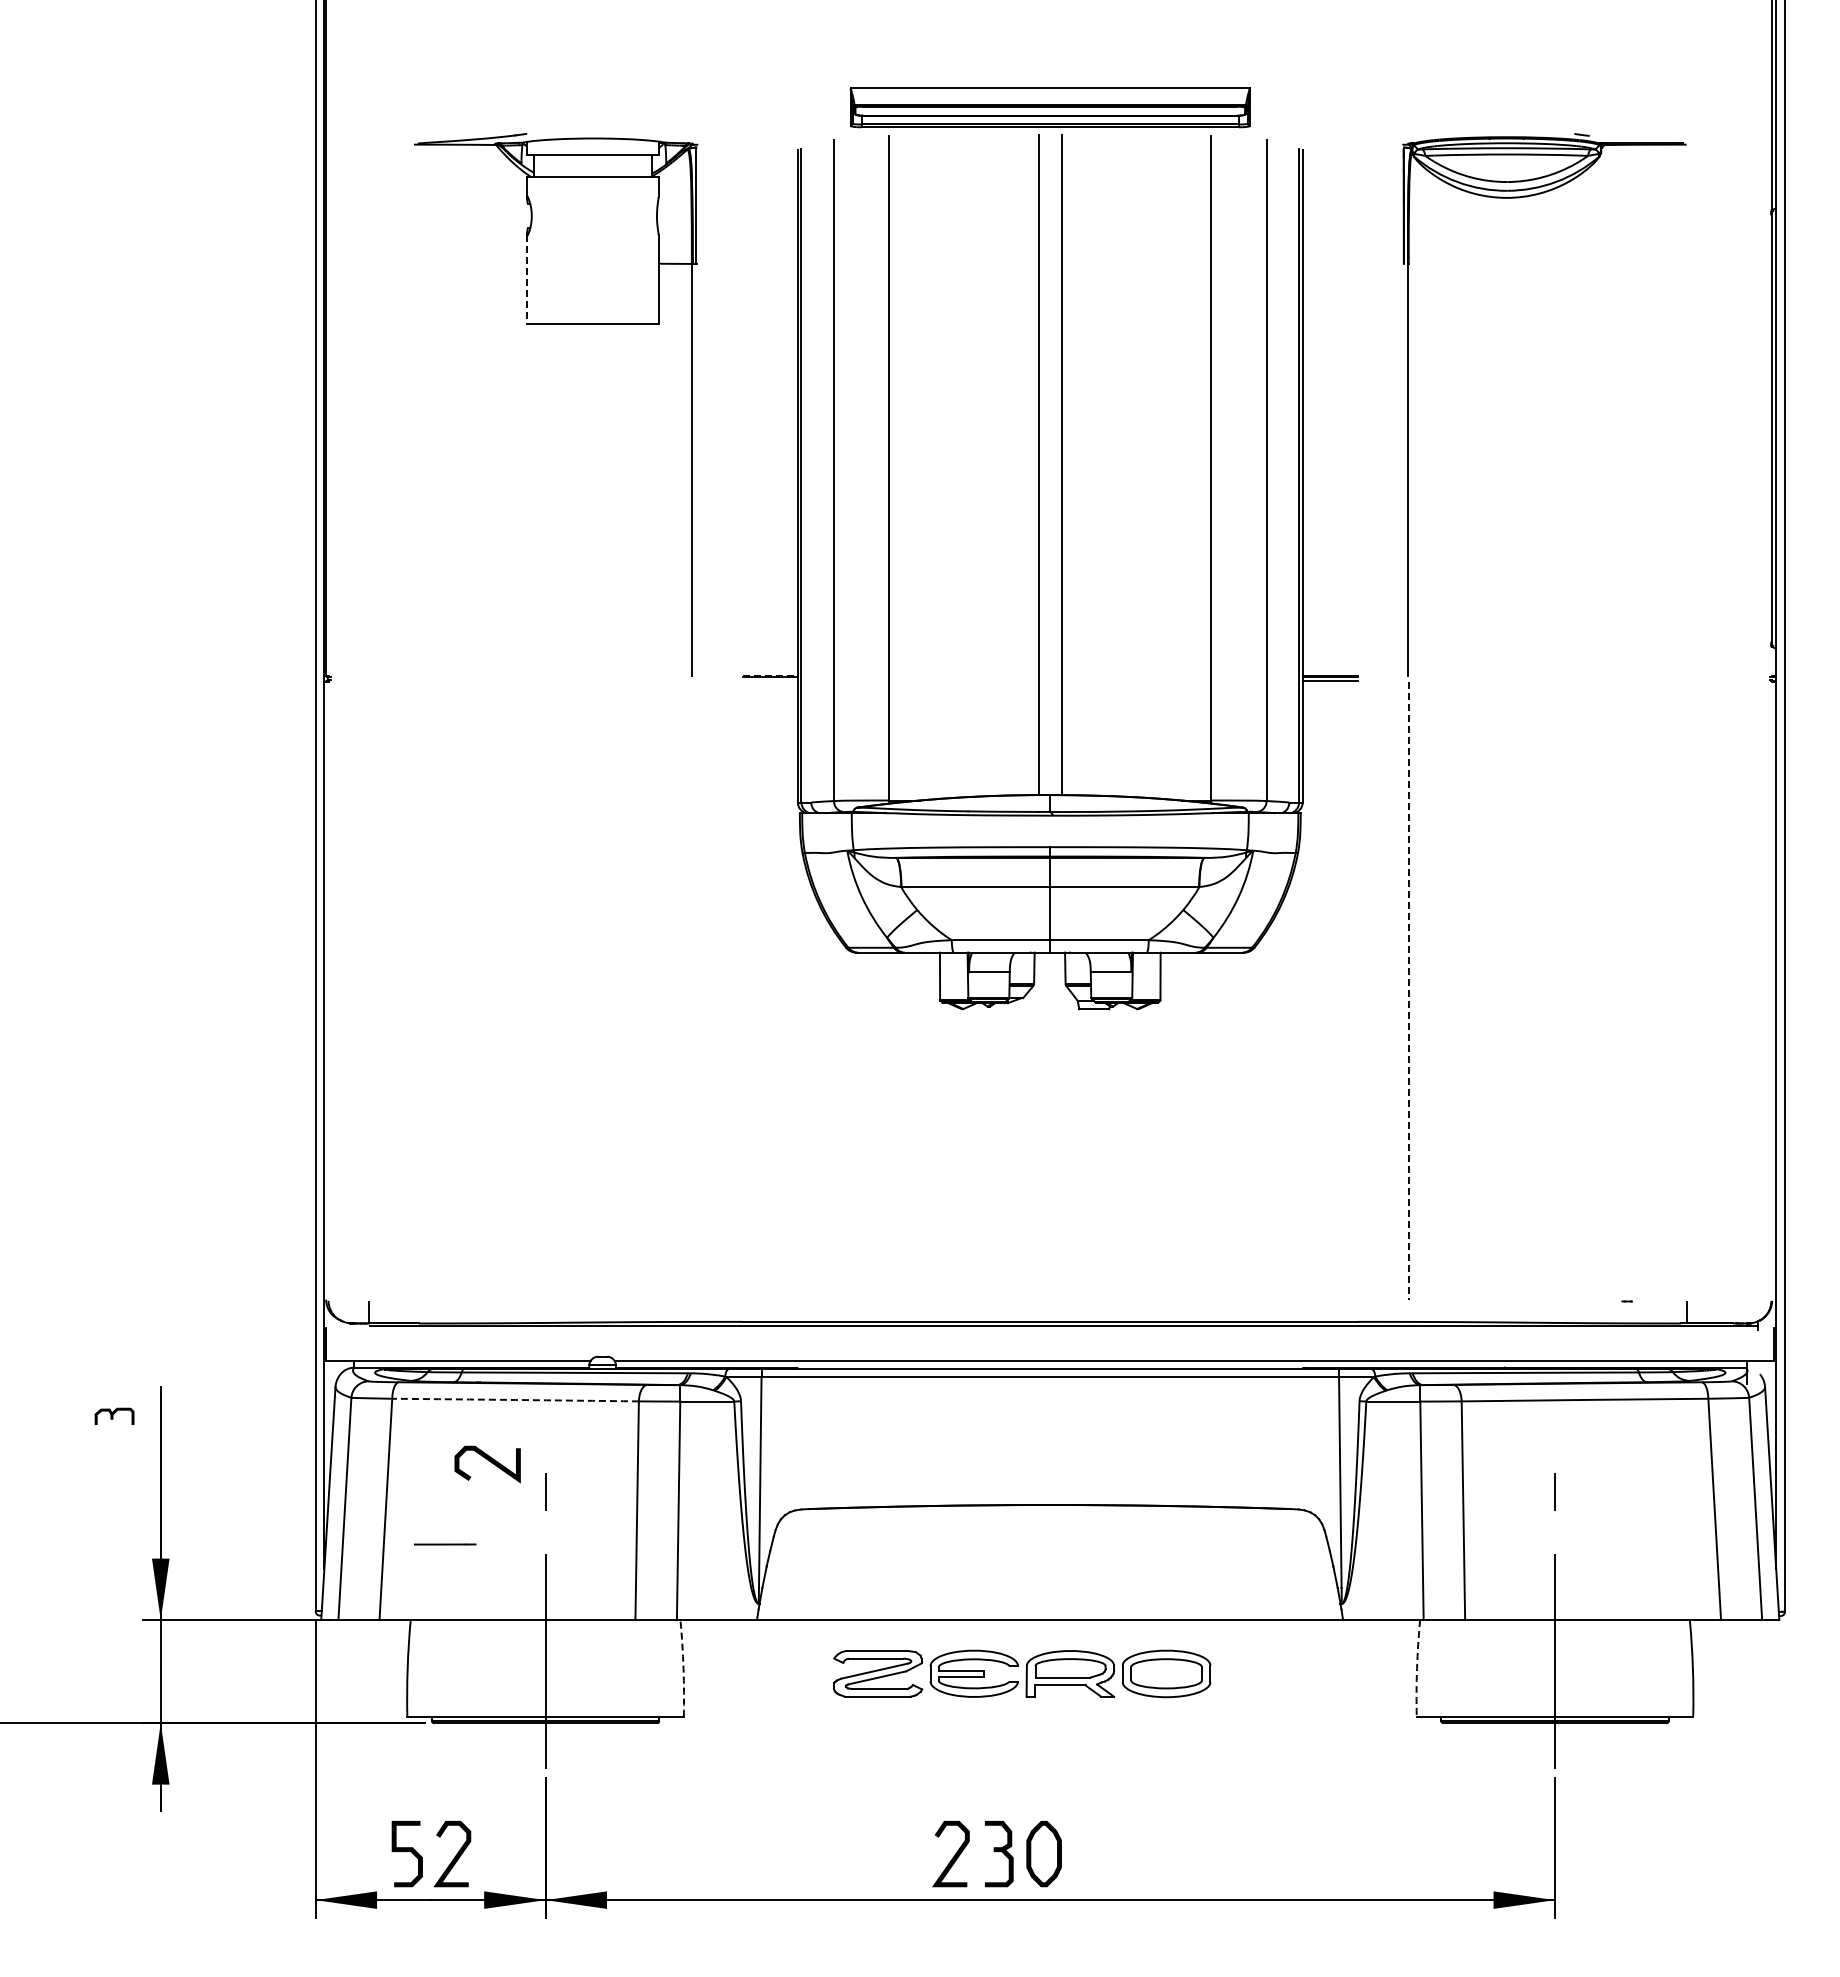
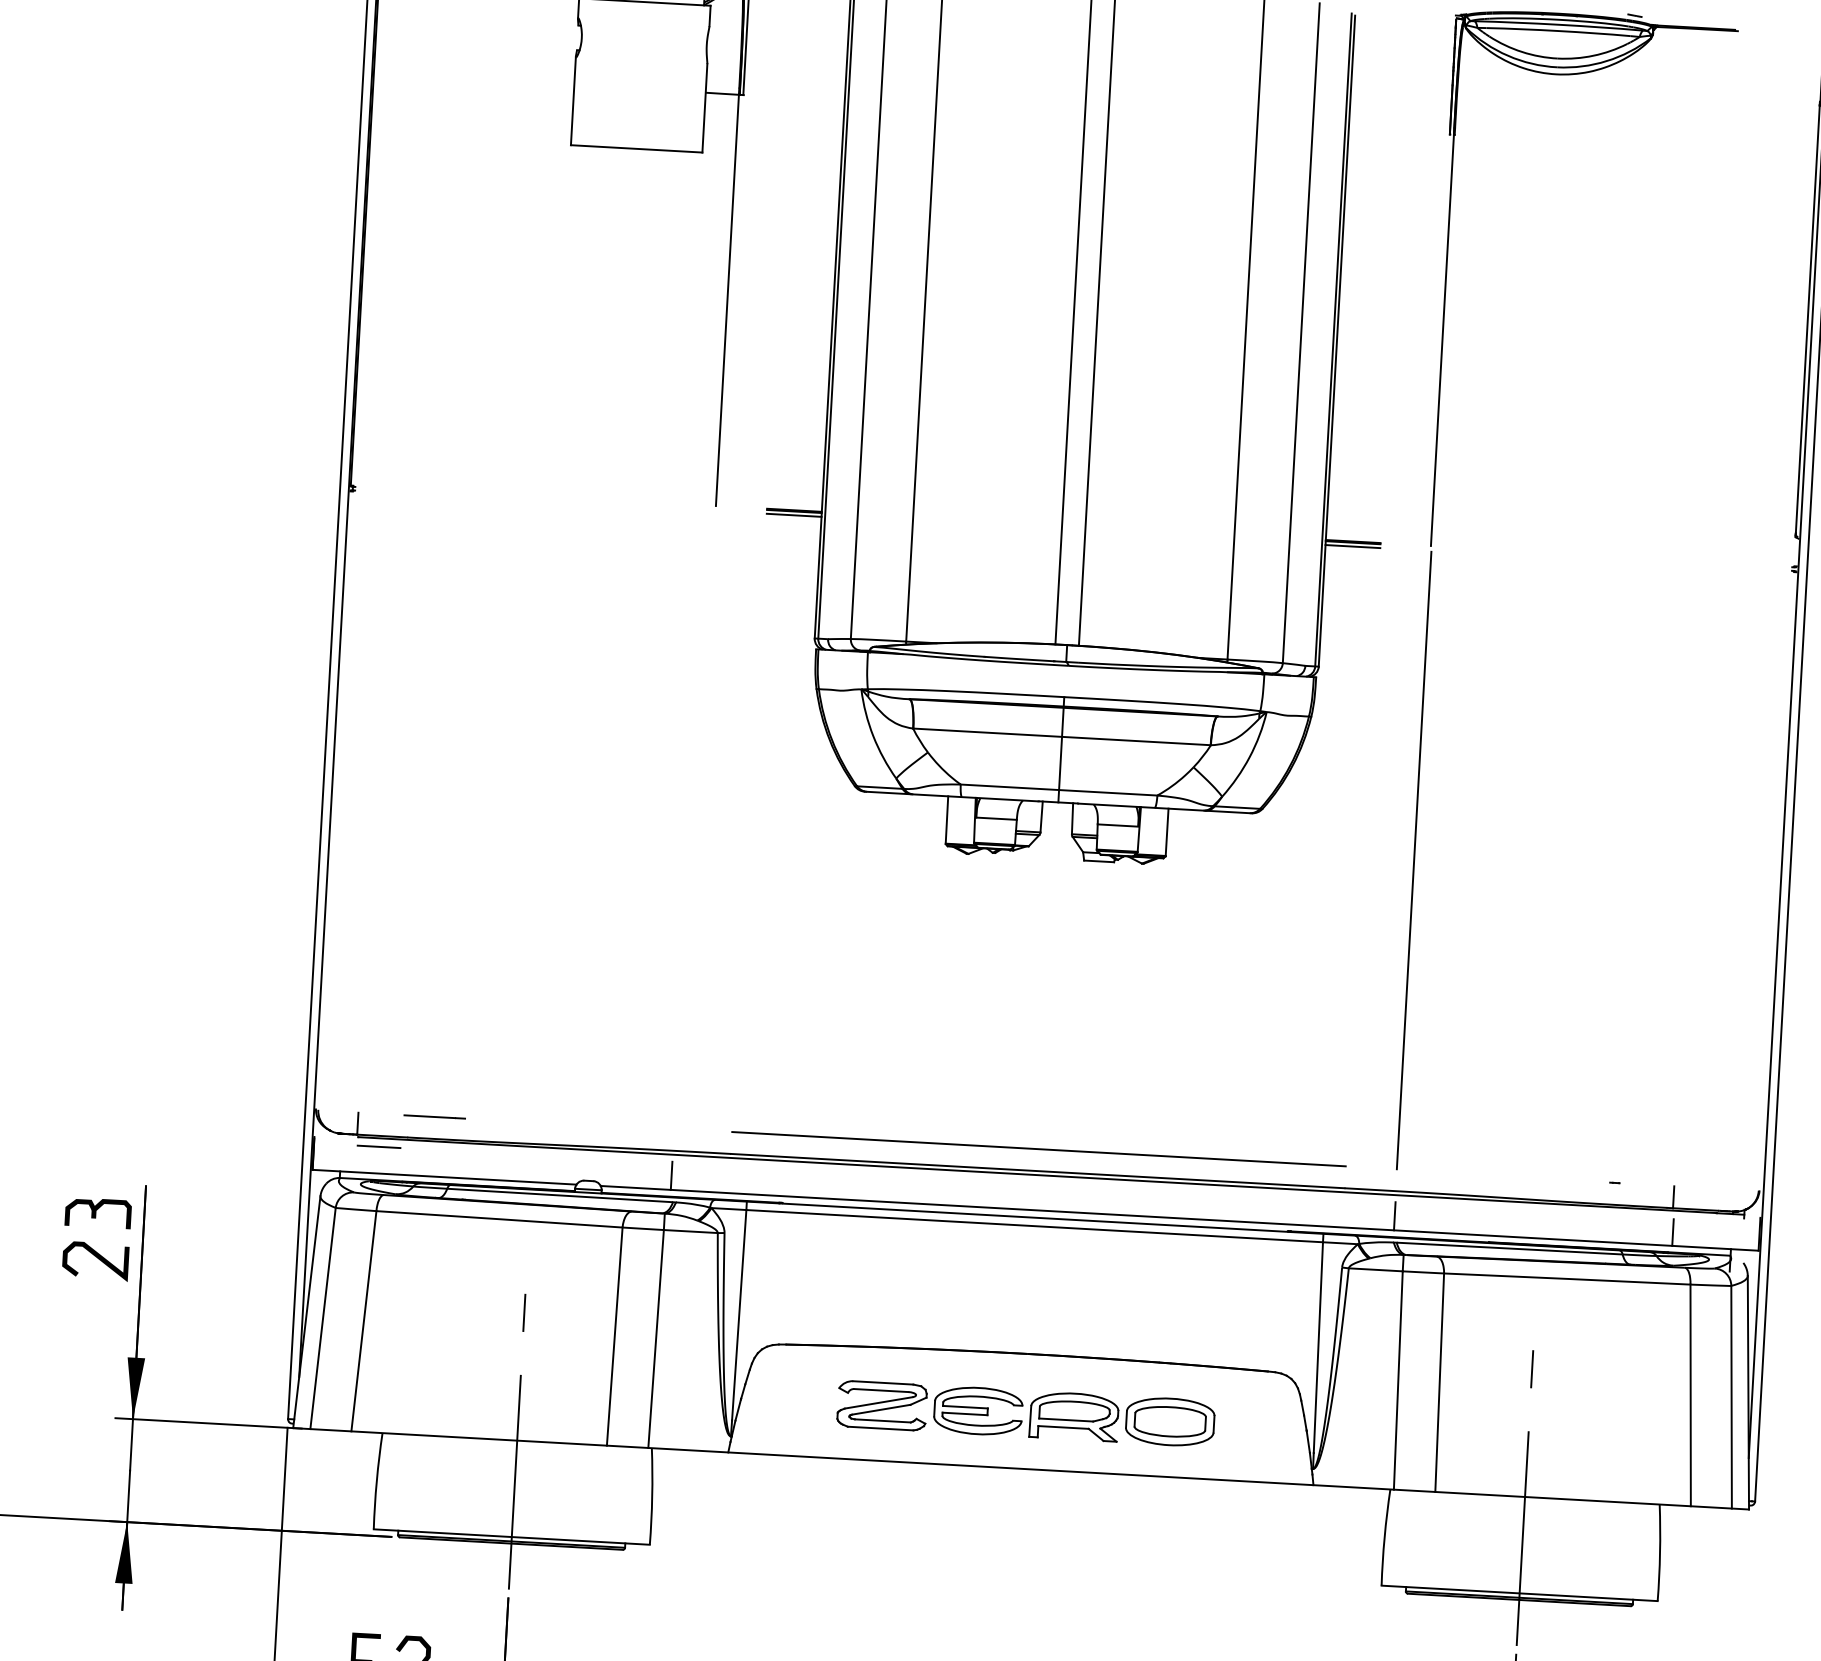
line: (526, 279) -> (572, 101), dashed -> solid
line: (770, 675) -> (794, 510), dashed -> solid
line: (770, 680) -> (794, 515), added
line: (1408, 991) -> (1413, 861), dashed -> solid
line: (1050, 1299) -> (1039, 1148), added
line: (390, 1334) -> (378, 1146), added
line: (684, 1346) -> (671, 1175), added
line: (1409, 1346) -> (1395, 1215), added
line: (1687, 1347) -> (1672, 1232), added
arc: (515, 1399) -> (499, 1218), dashed -> solid
part: (114, 1416) -> (98, 1213), size x1.67
curve: (489, 1461) -> (97, 1258), moved
line: (445, 1544) -> (435, 1116), moved
arc: (683, 1668) -> (652, 1496), dashed -> solid
arc: (1417, 1668) -> (1385, 1537), dashed -> solid
part: (1022, 1673) -> (1026, 1413), moved

